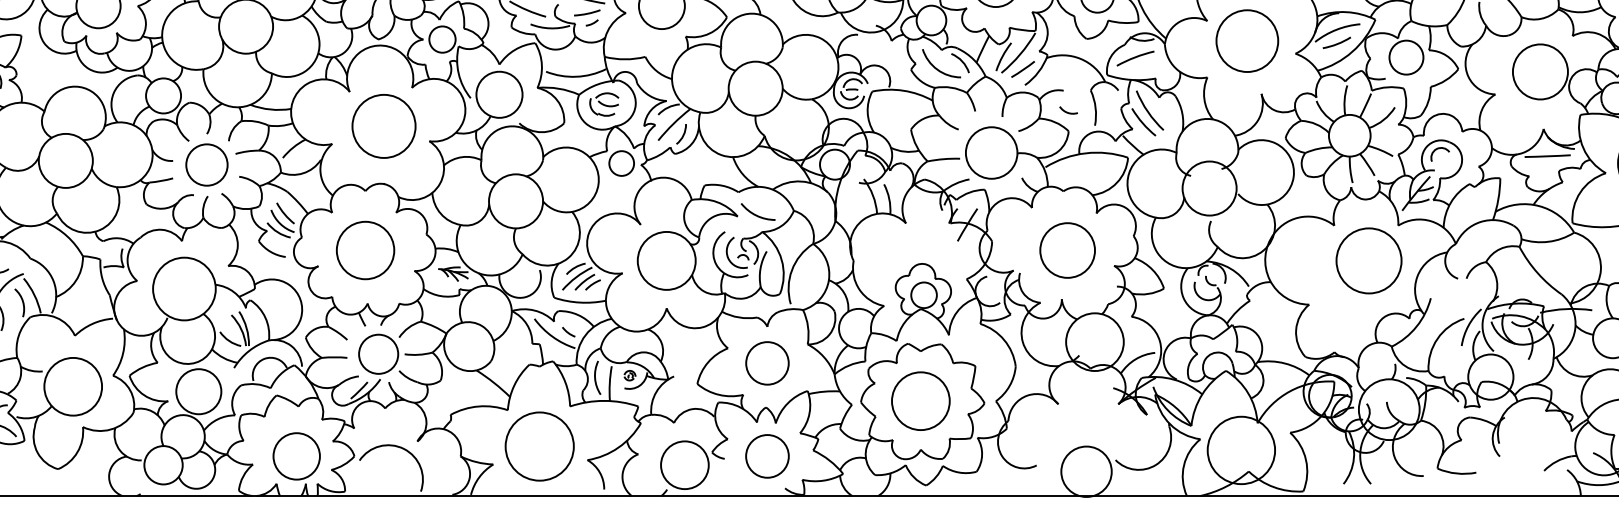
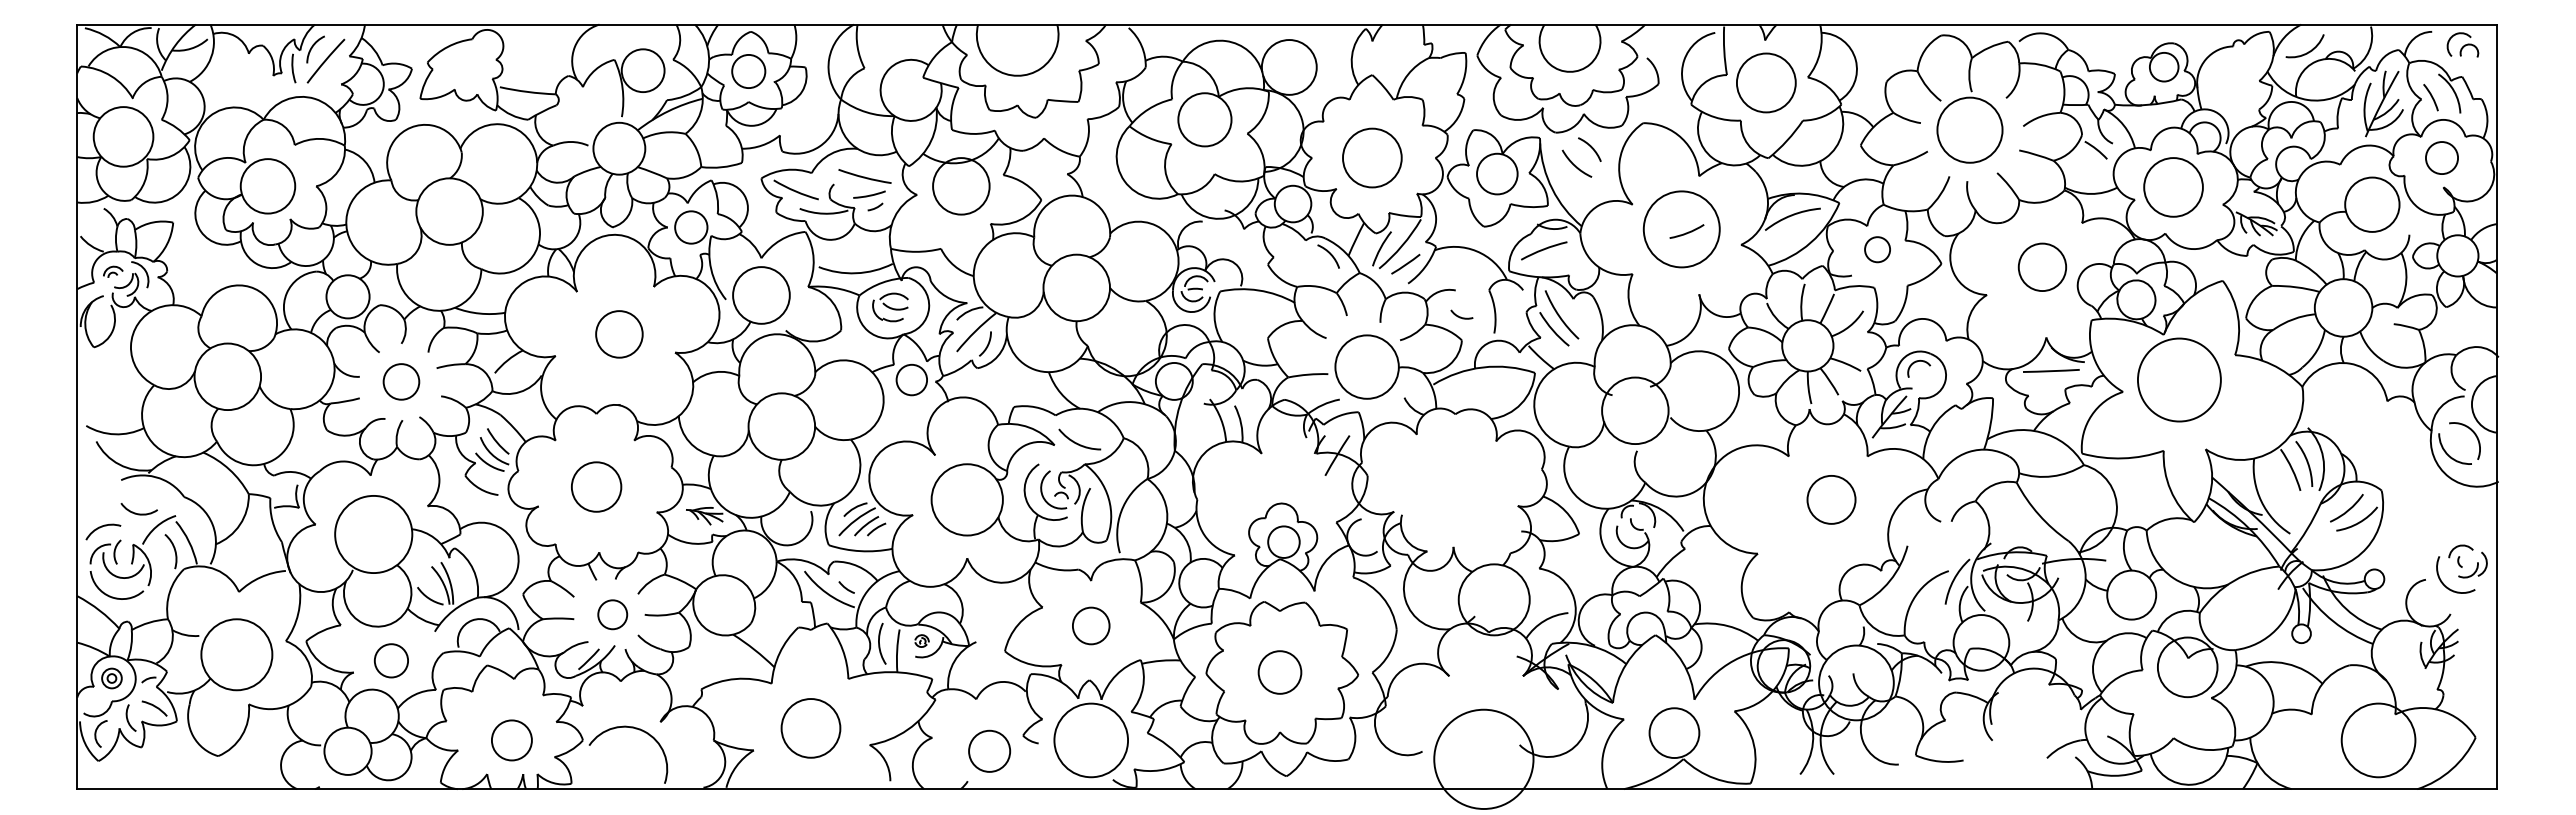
arc: (1336, 43) -> (1686, 232), moved
circle: (1406, 57) -> (1877, 249), size x0.6
arc: (936, 68) -> (1299, 262), removed
circle: (1540, 72) -> (2042, 267), size x0.7
circle: (384, 126) -> (619, 334), size x0.6
circle: (206, 164) -> (401, 381), size x0.7
circle: (365, 250) -> (596, 486), size x0.7
circle: (1067, 250) -> (1460, 486), removed
circle: (1369, 260) -> (1831, 499), size x0.6
circle: (378, 354) -> (612, 614), size x0.6
circle: (767, 363) -> (1091, 625), size x0.7
circle: (198, 391) -> (391, 660), size x0.6
circle: (920, 401) -> (1279, 672), size x0.6
circle: (539, 446) -> (810, 728), size x0.7
circle: (1241, 449) -> (1674, 732), size x0.6
circle: (296, 456) -> (511, 740), size x0.7
circle: (766, 456) -> (1090, 740), size x1.4
circle: (684, 464) -> (989, 750), size x0.7
circle: (1086, 471) -> (1483, 759), size x1.6

